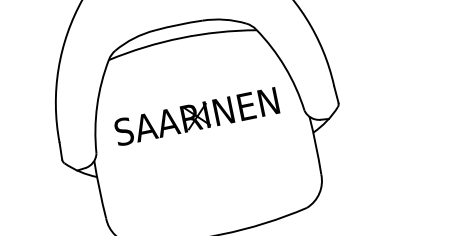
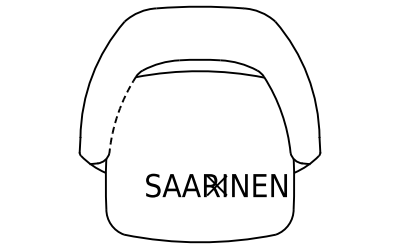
arc: (97, 105) -> (118, 113), solid -> dashed
part: (196, 116) -> (216, 185), moved

